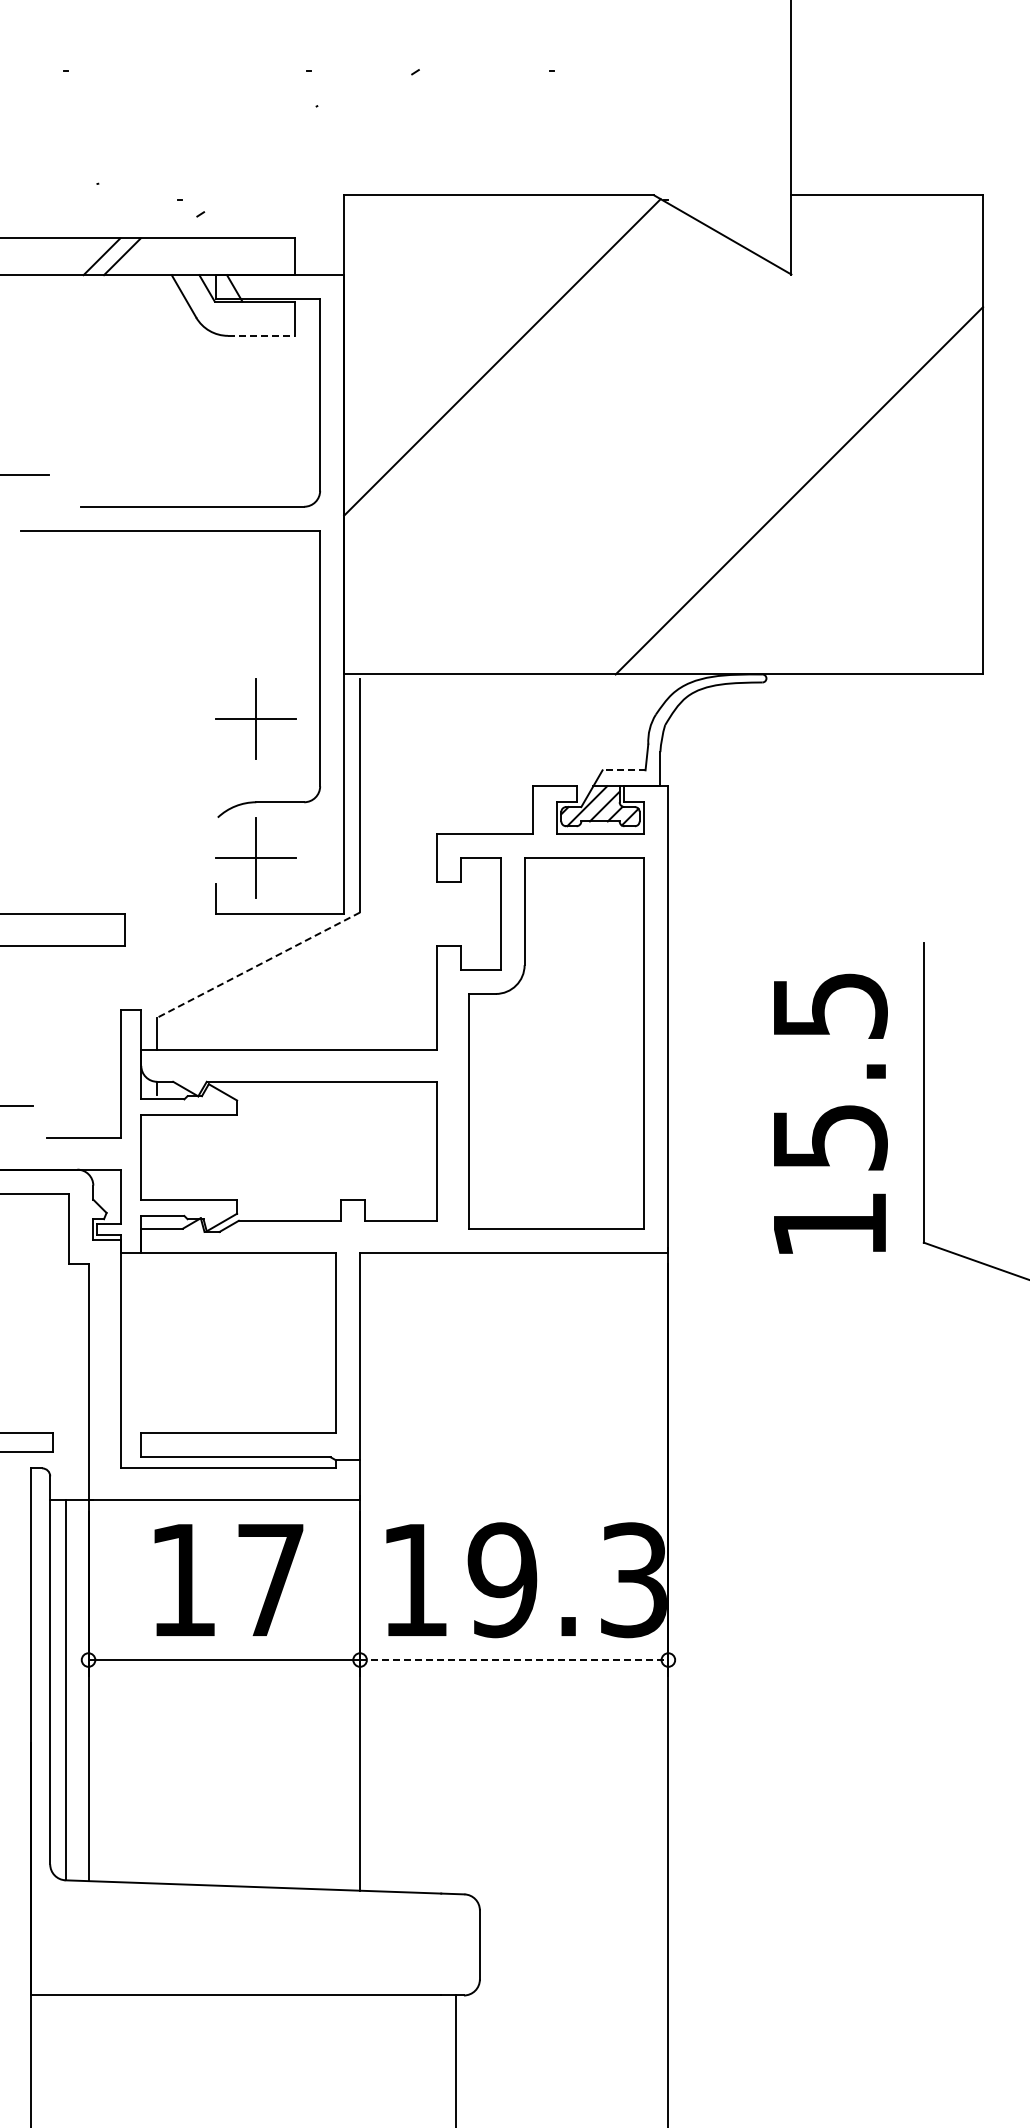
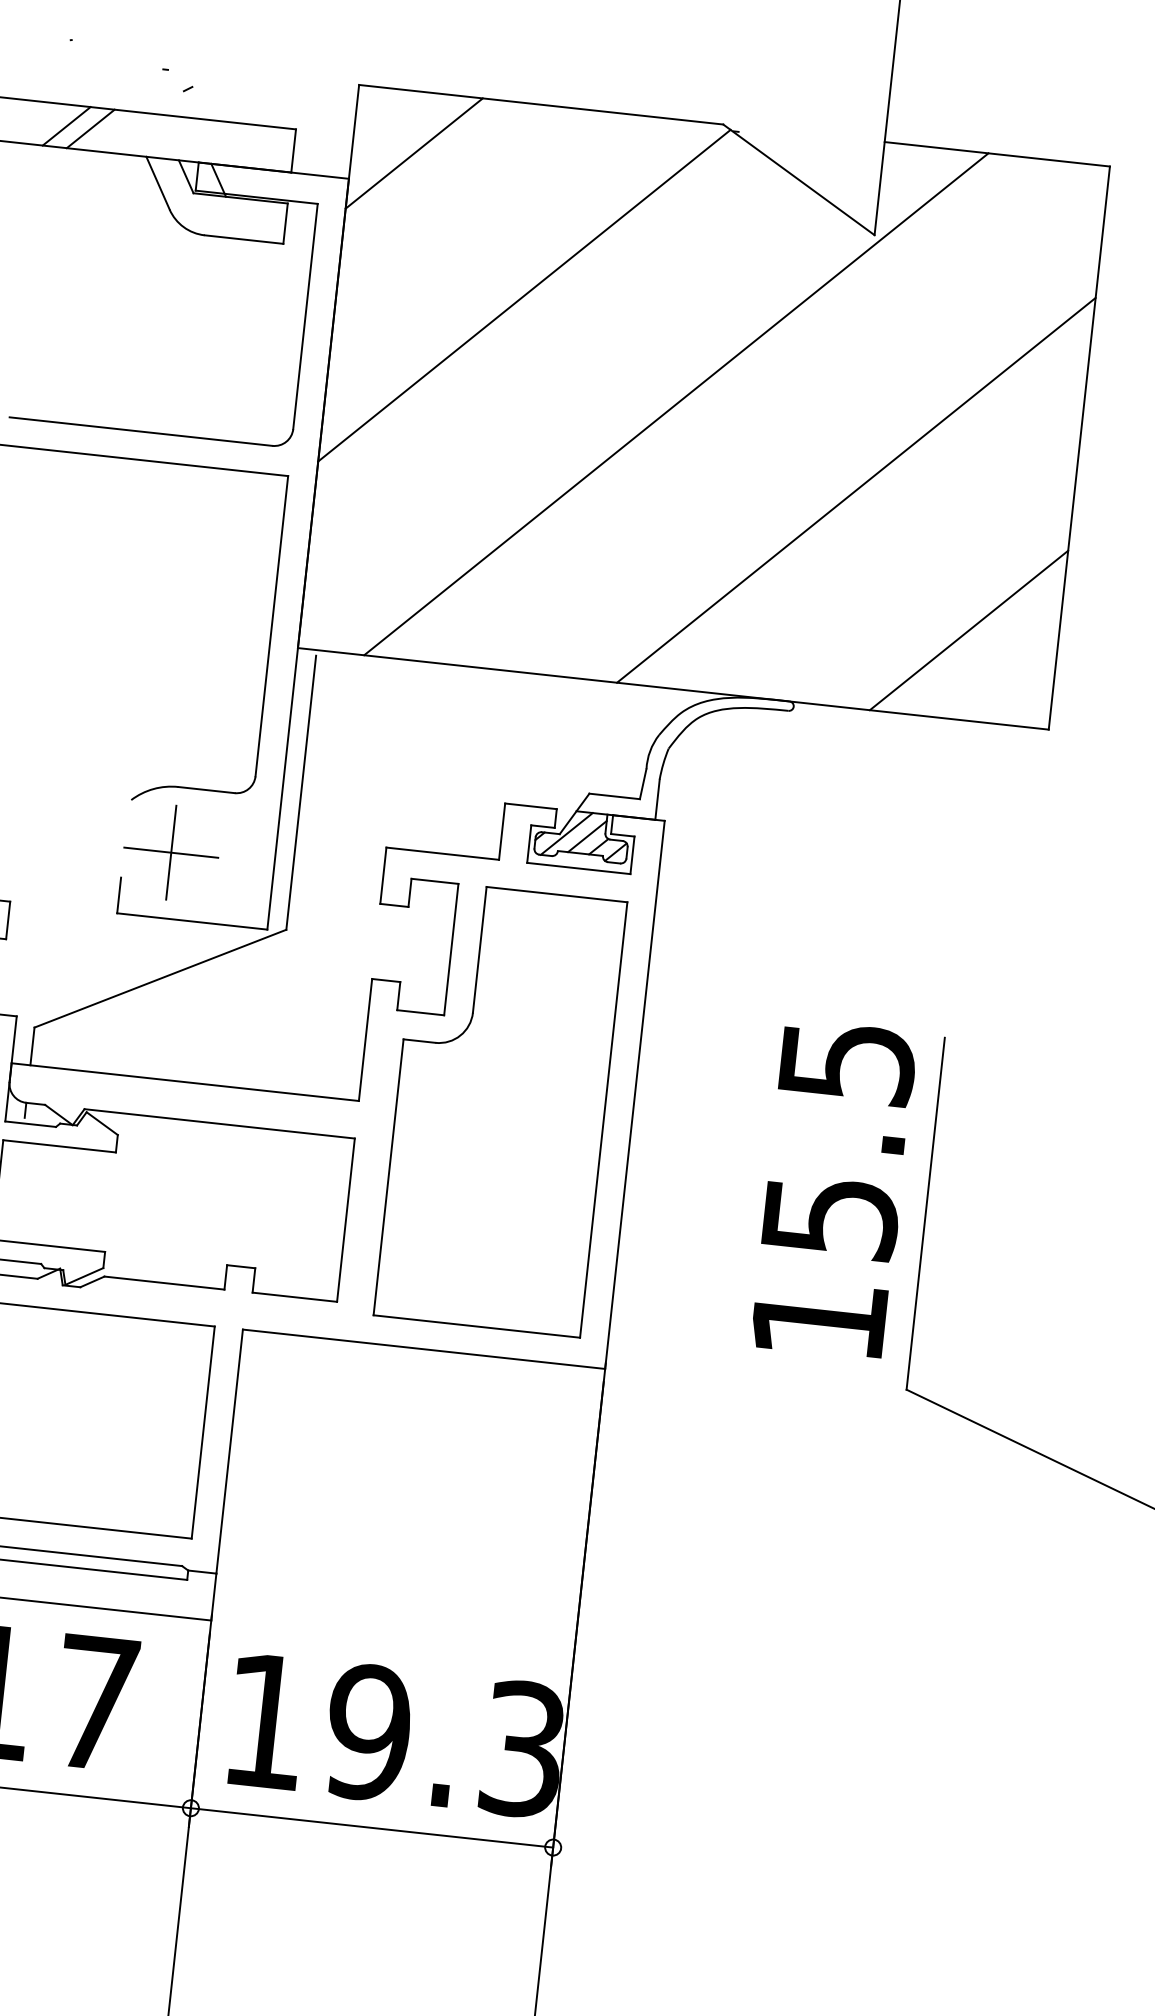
line: (396, 247) -> (414, 153), added
line: (261, 335) -> (244, 239), dashed -> solid
line: (639, 434) -> (675, 403), added
line: (906, 598) -> (968, 630), added
part: (255, 718) -> (188, 688), removed
line: (623, 770) -> (613, 796), dashed -> solid
line: (258, 965) -> (160, 979), dashed -> solid
text: (830, 1113) -> (834, 1189), moved
line: (514, 1660) -> (372, 1828), dashed -> solid

